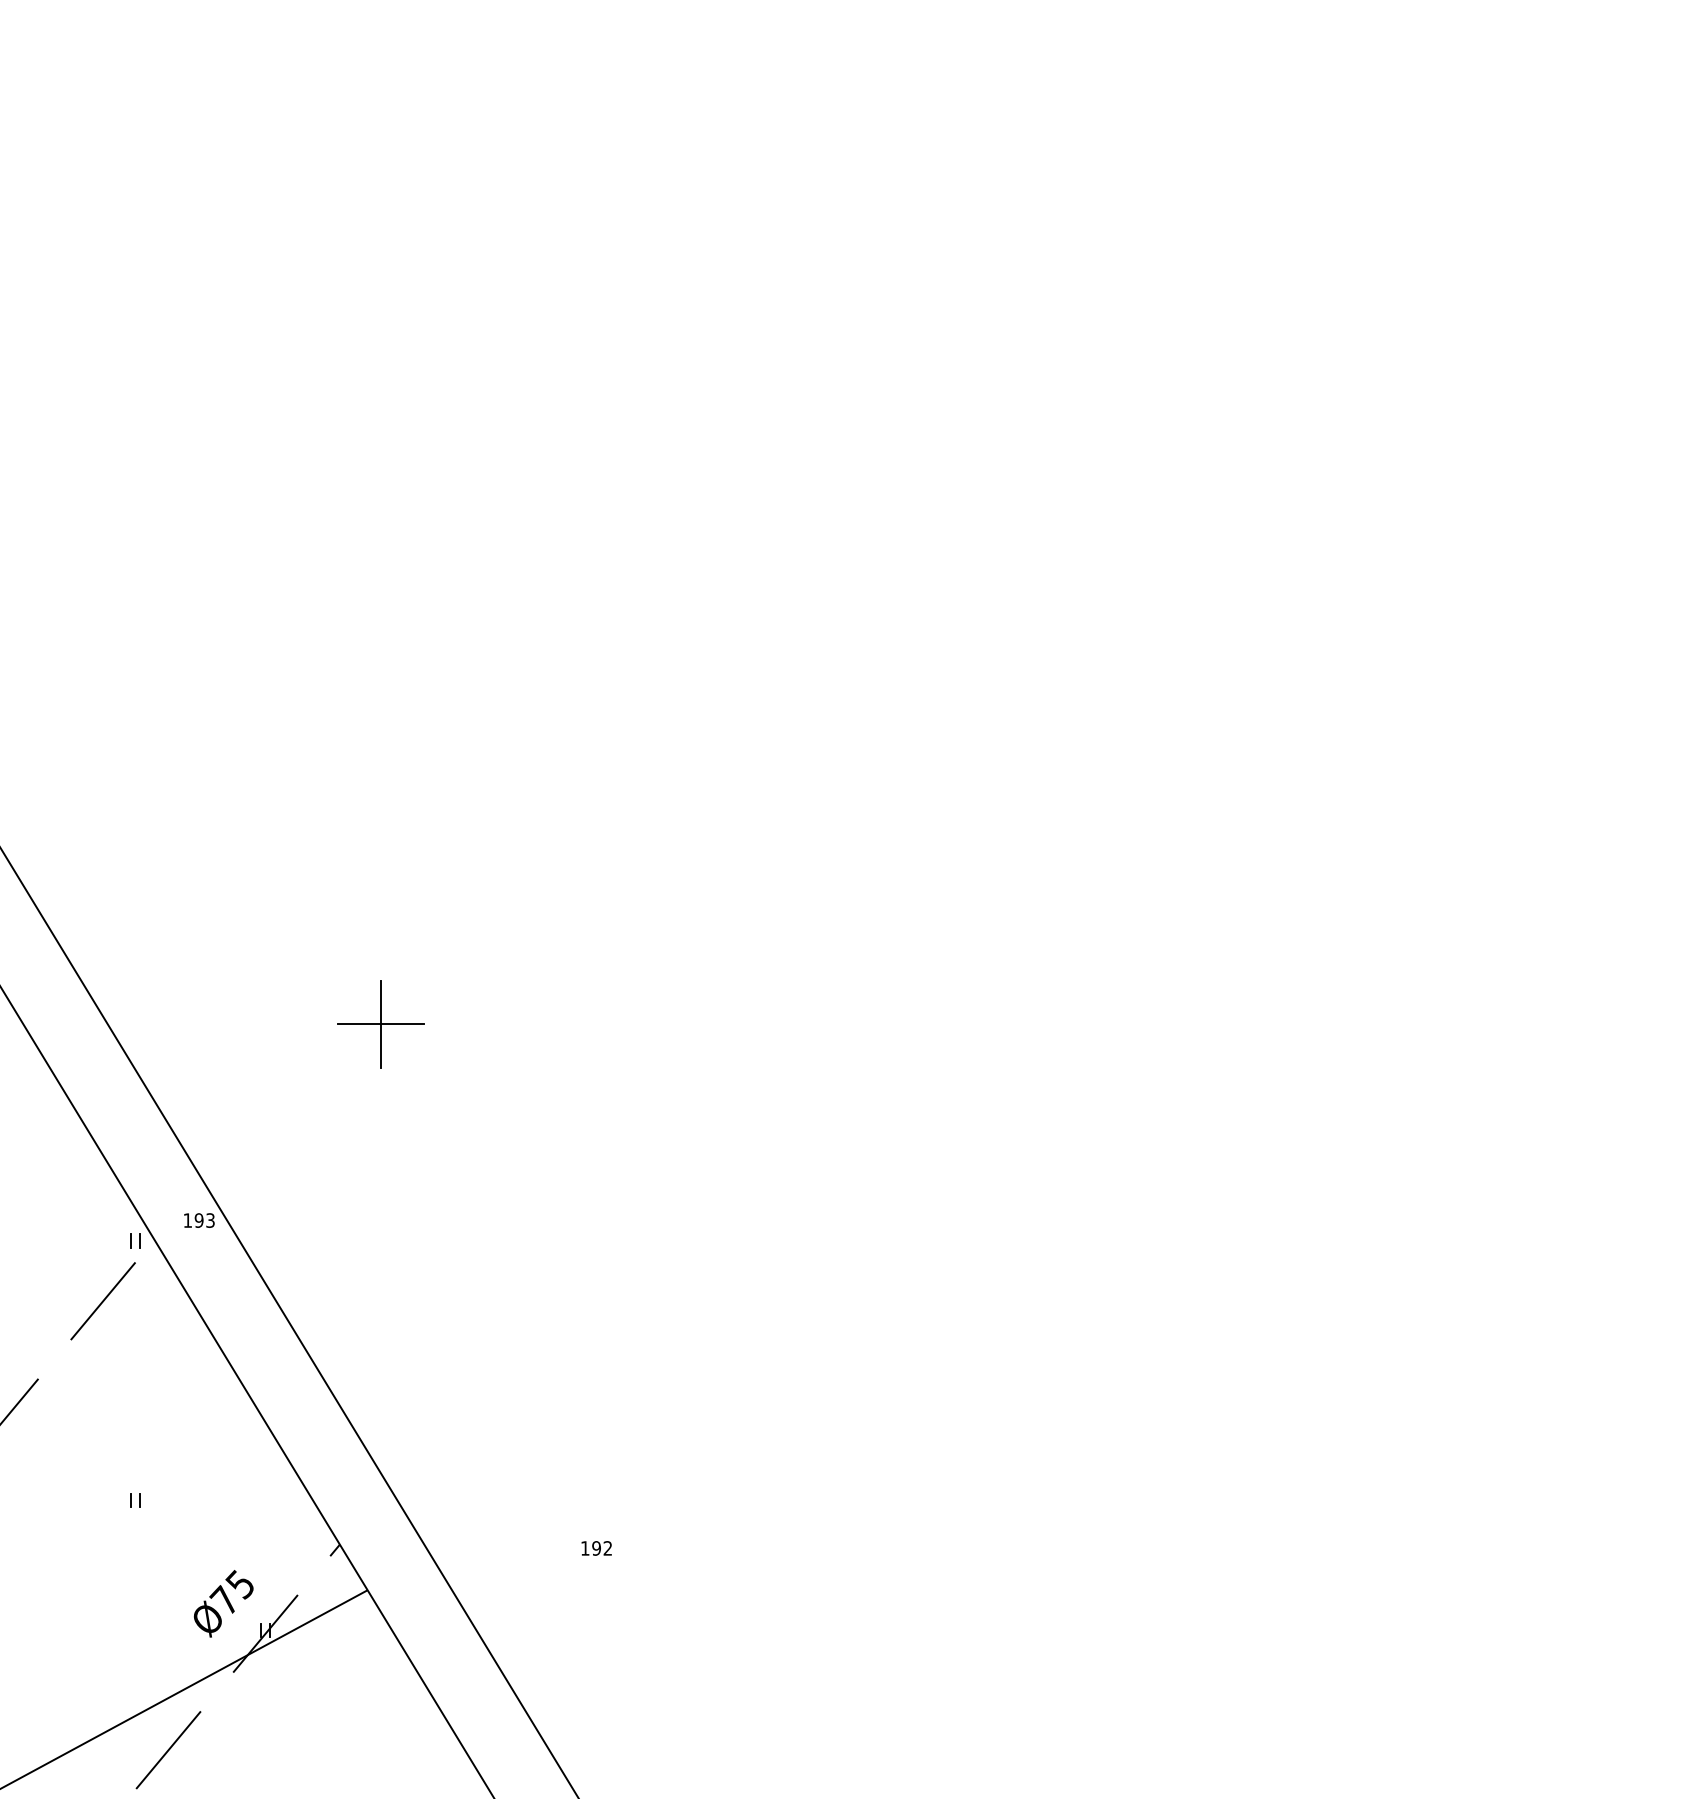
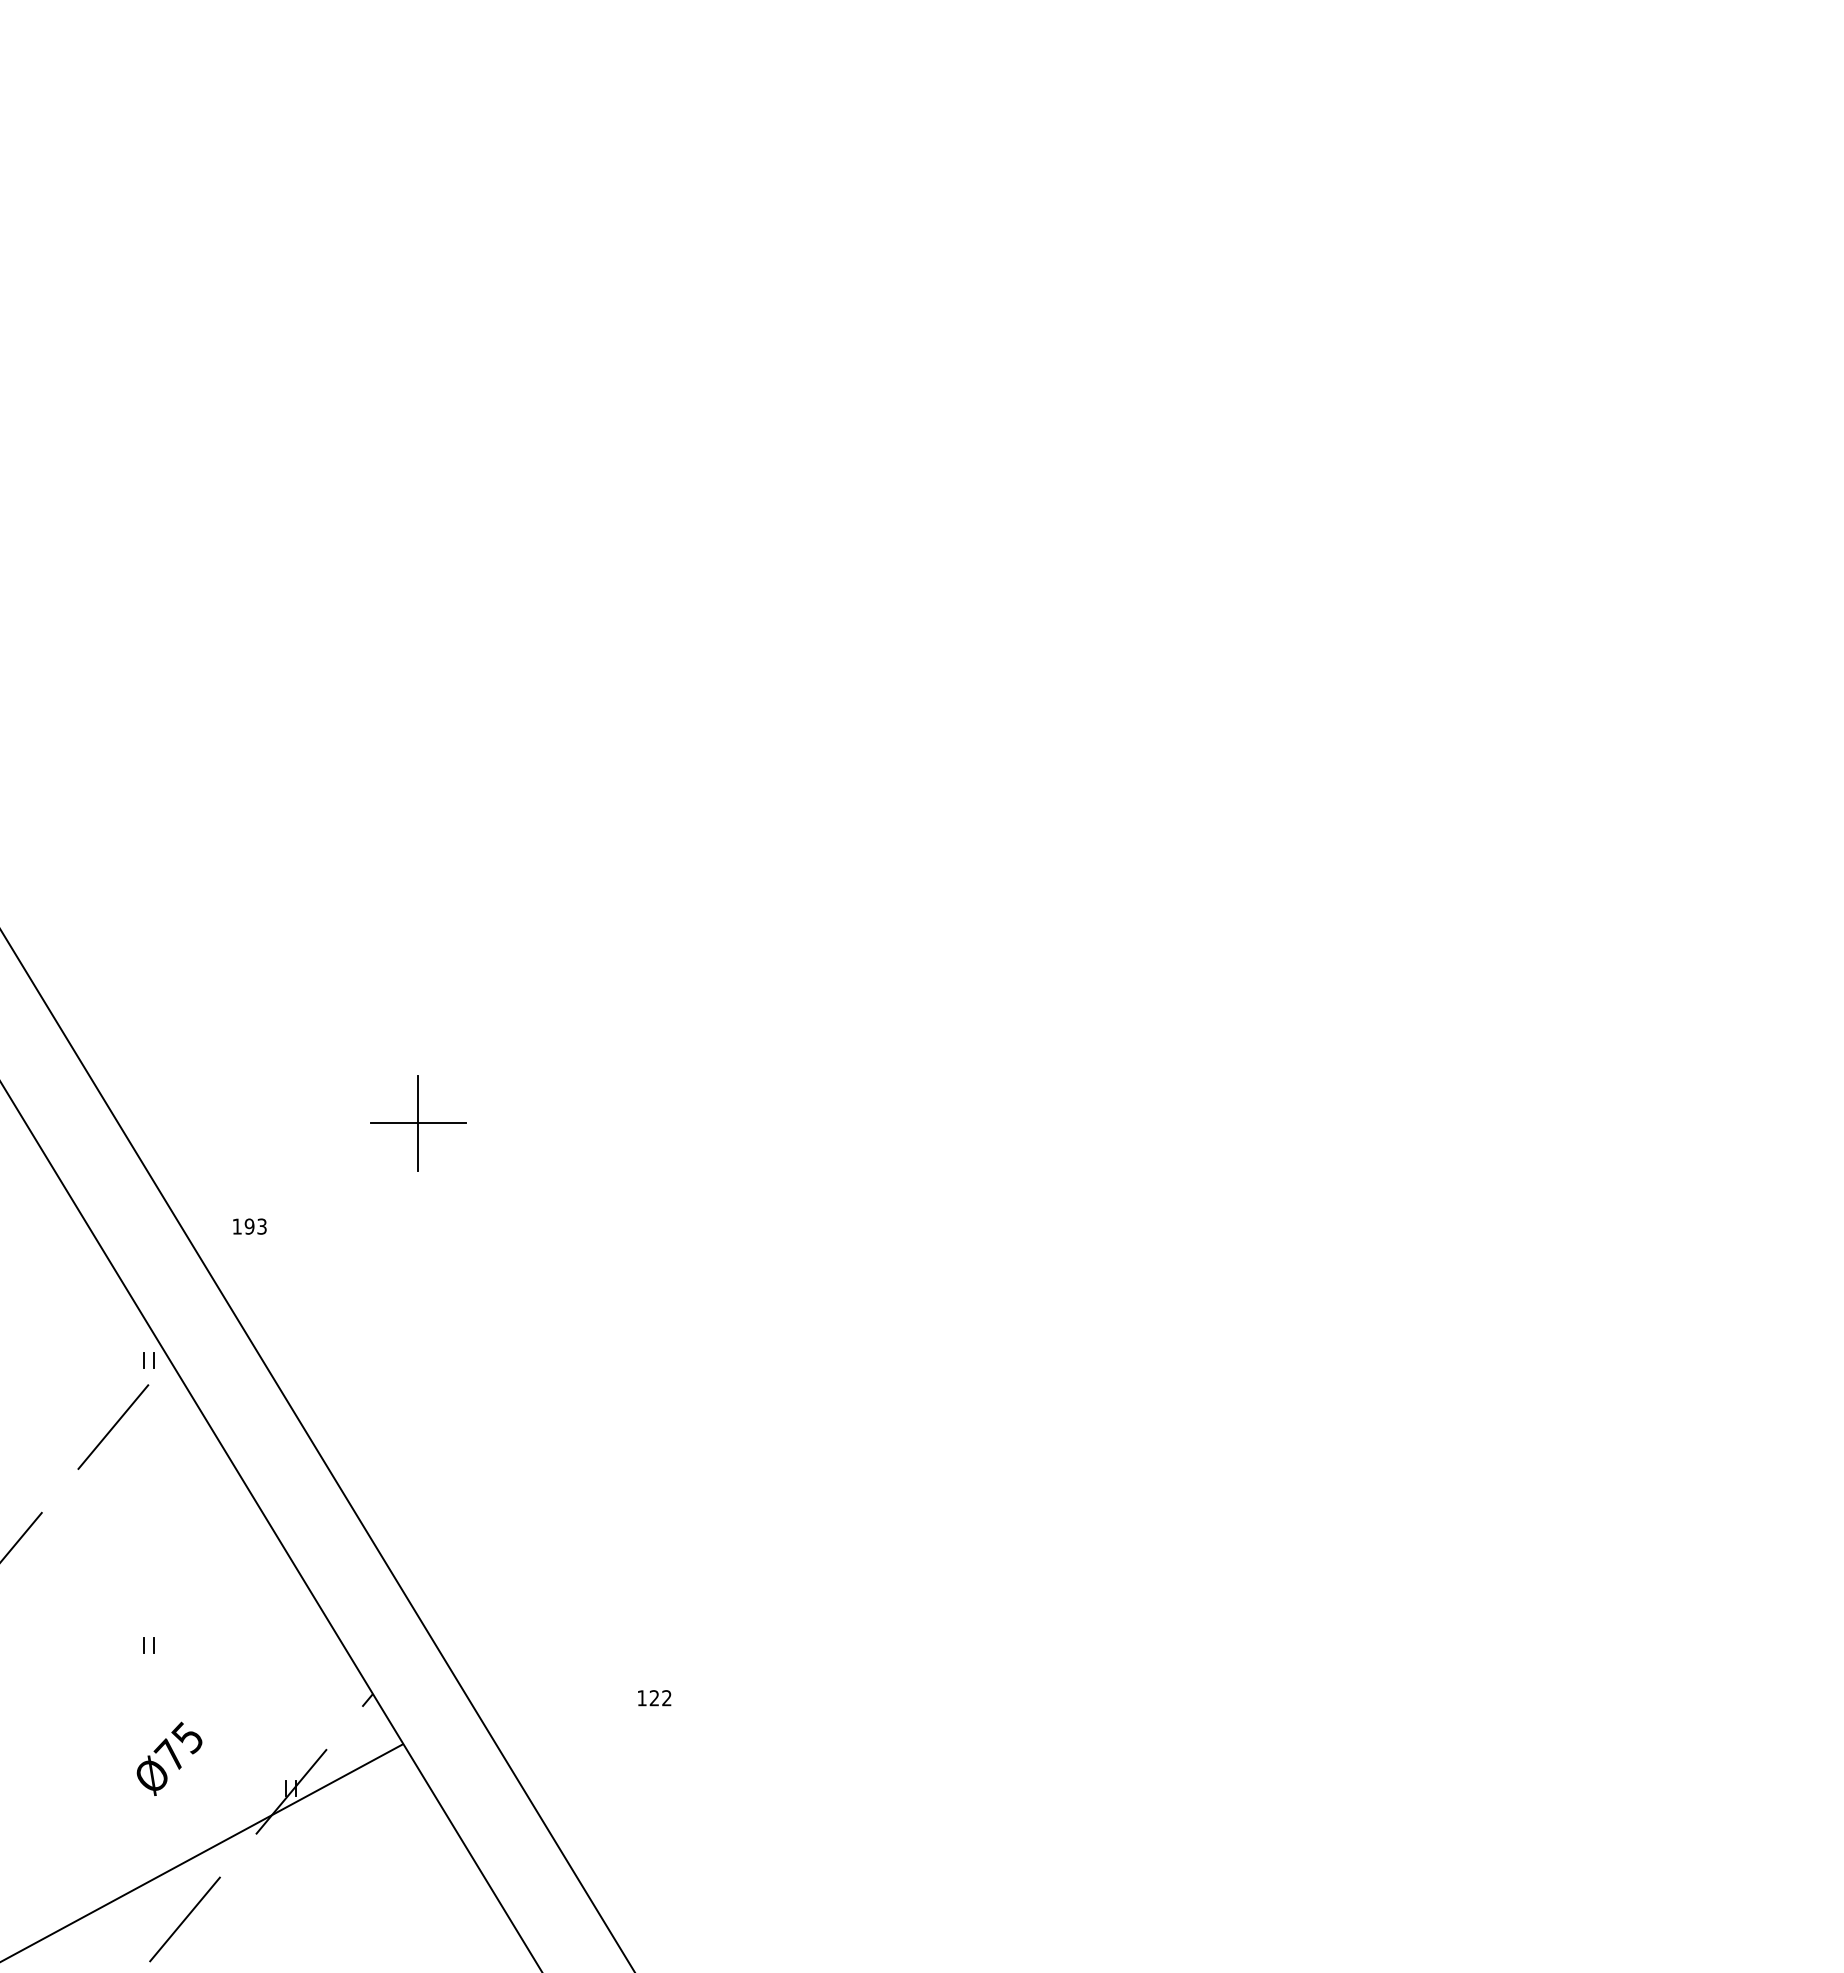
text: (199, 1220) -> (249, 1226), moved
text: (596, 1548) -> (654, 1698), 192 -> 122
text: (223, 1603) -> (169, 1758), moved

